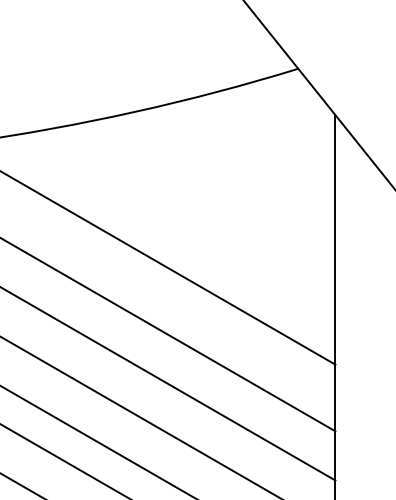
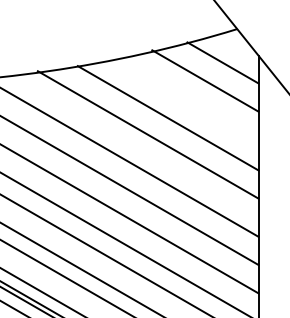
line: (272, 127) -> (222, 62), added
line: (242, 158) -> (205, 80), added
line: (176, 224) -> (167, 118), added

